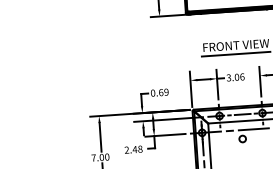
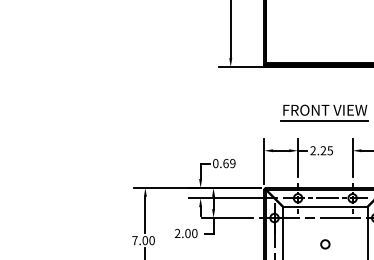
text: (235, 77) -> (321, 150), 3.06 -> 2.25
circle: (242, 139) -> (325, 244), moved
text: (137, 149) -> (190, 233), 2.48 -> 2.00

